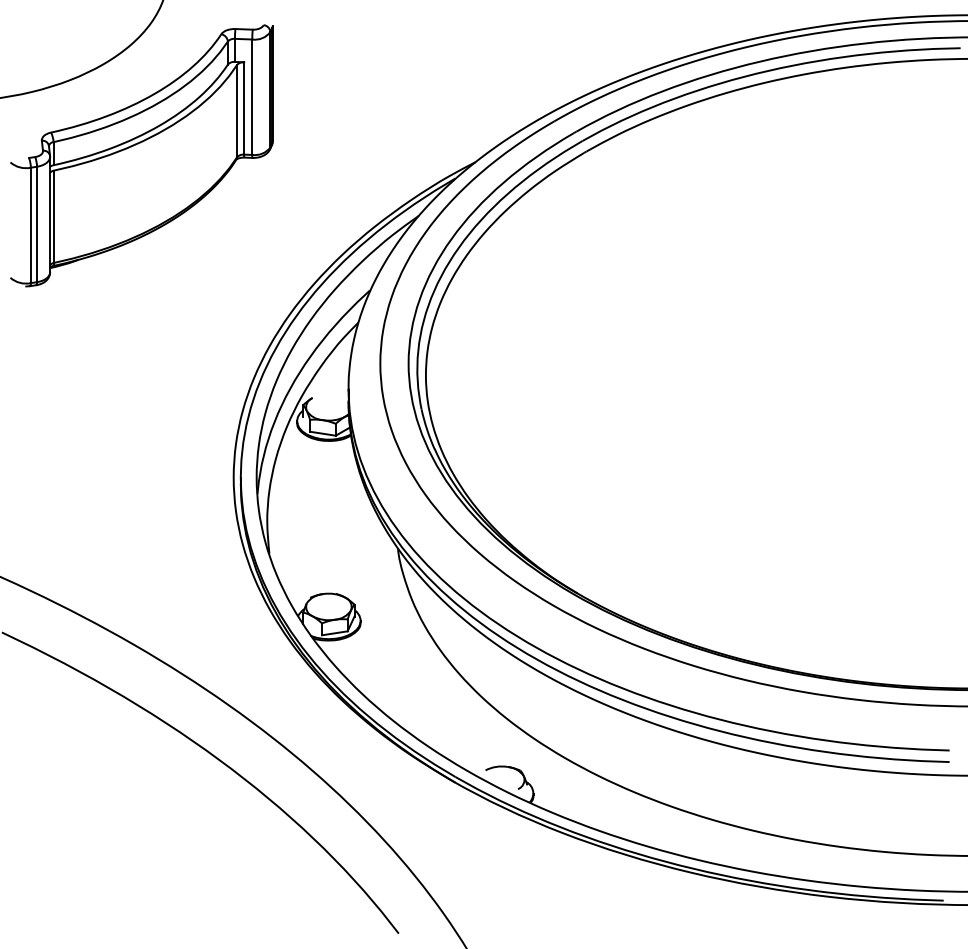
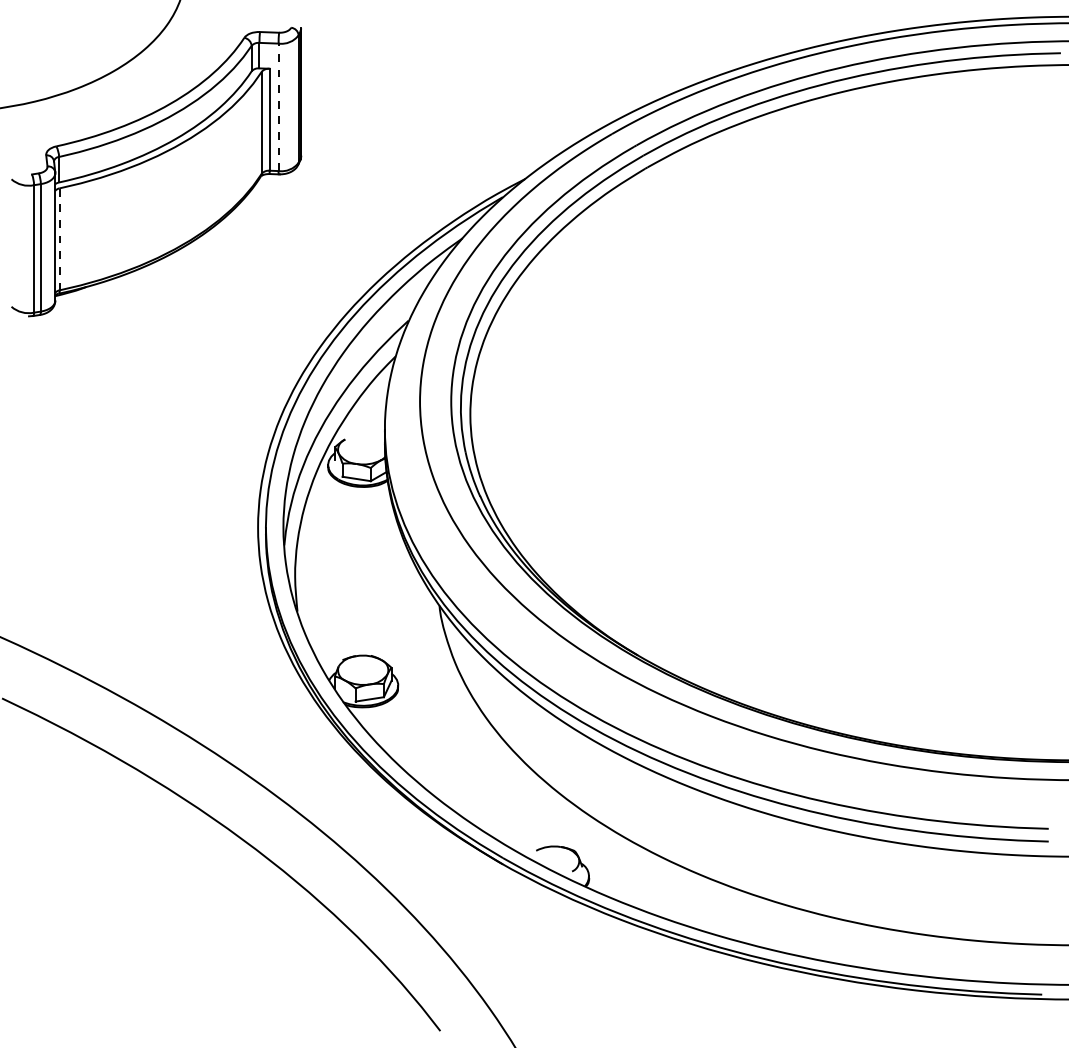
line: (252, 97) -> (278, 107), solid -> dashed
line: (54, 216) -> (60, 239), solid -> dashed

